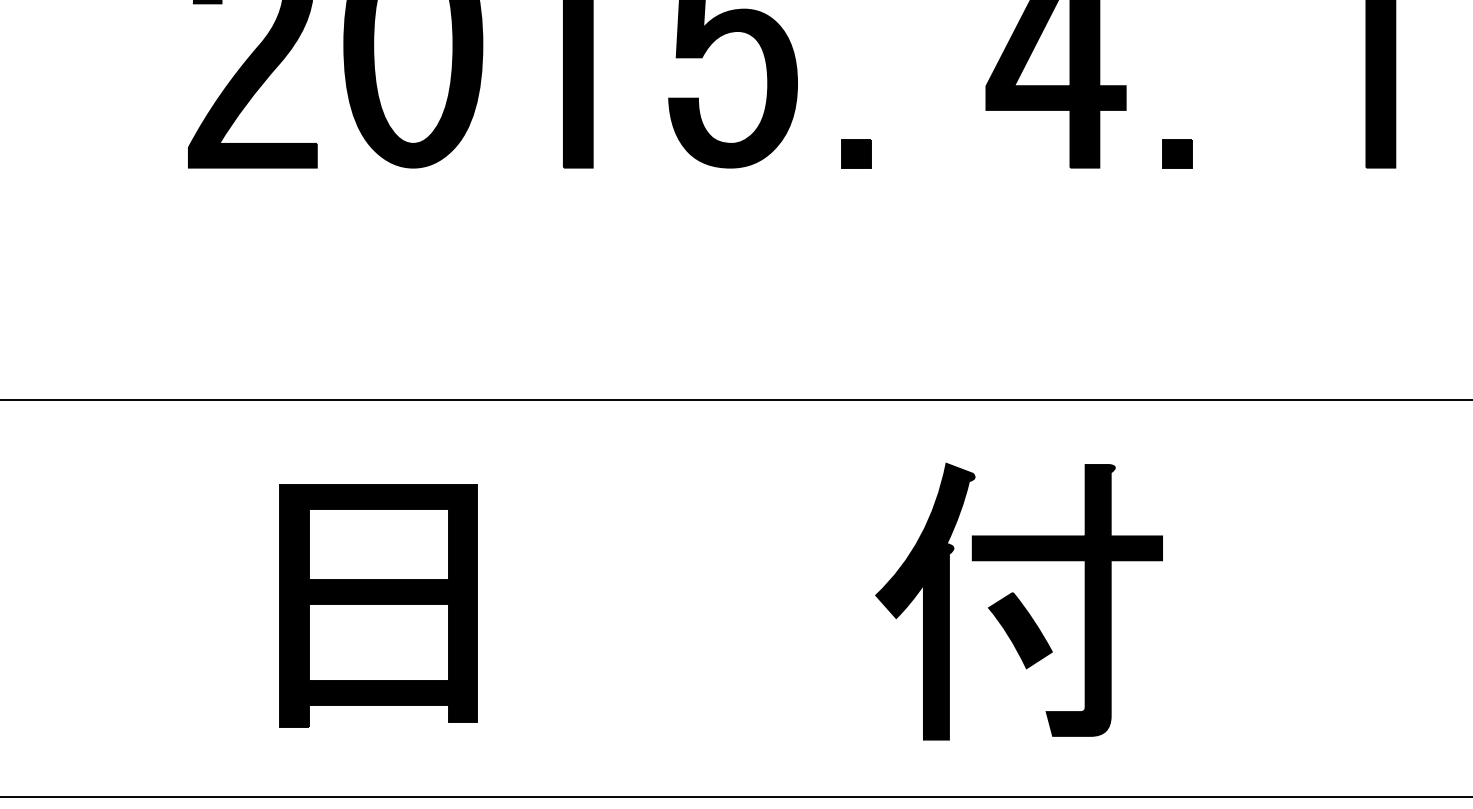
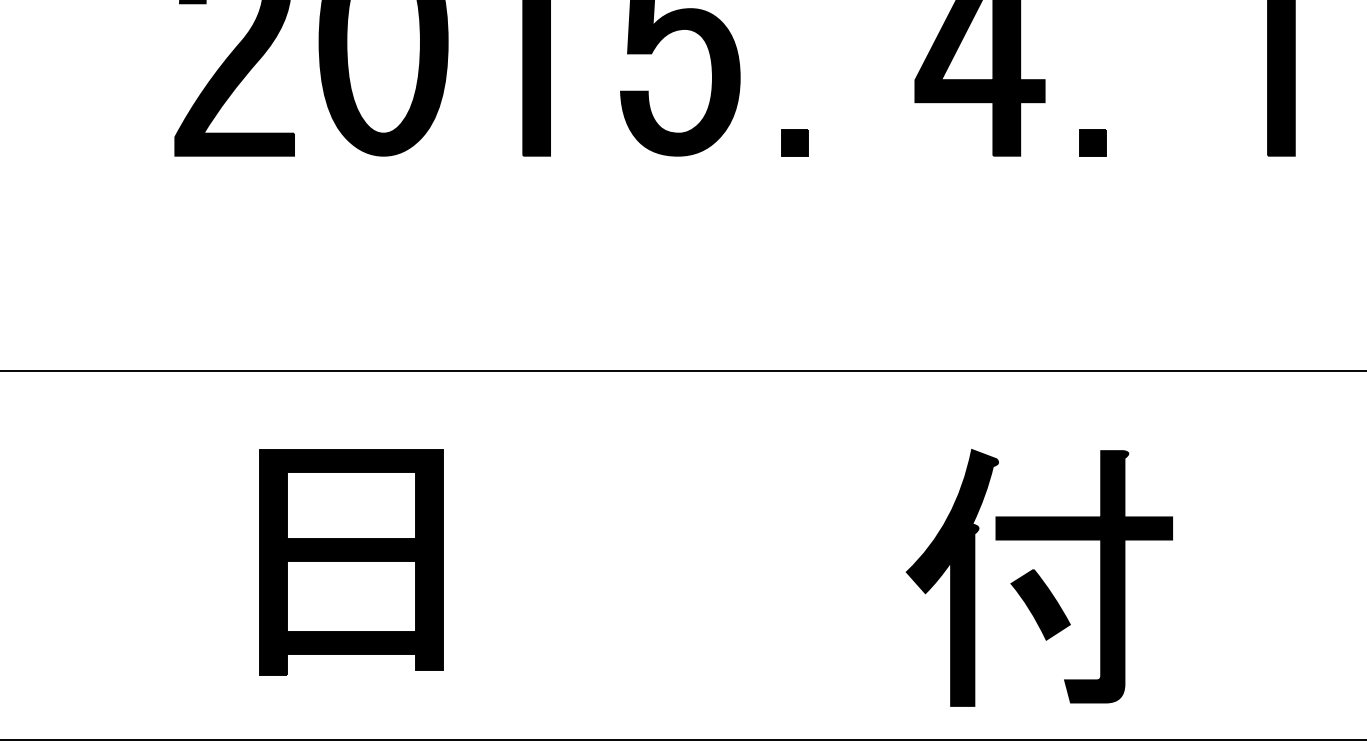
part: (1018, 601) -> (1038, 577), moved

